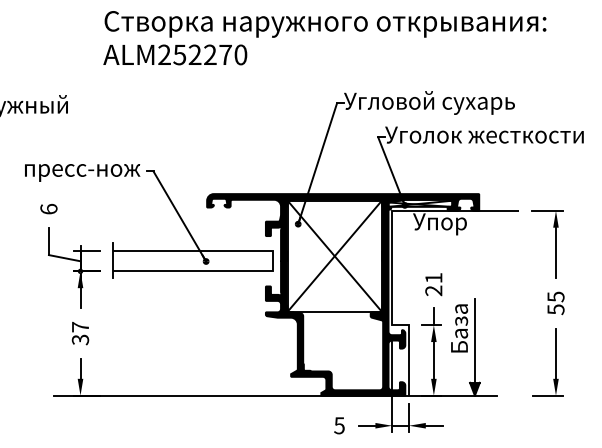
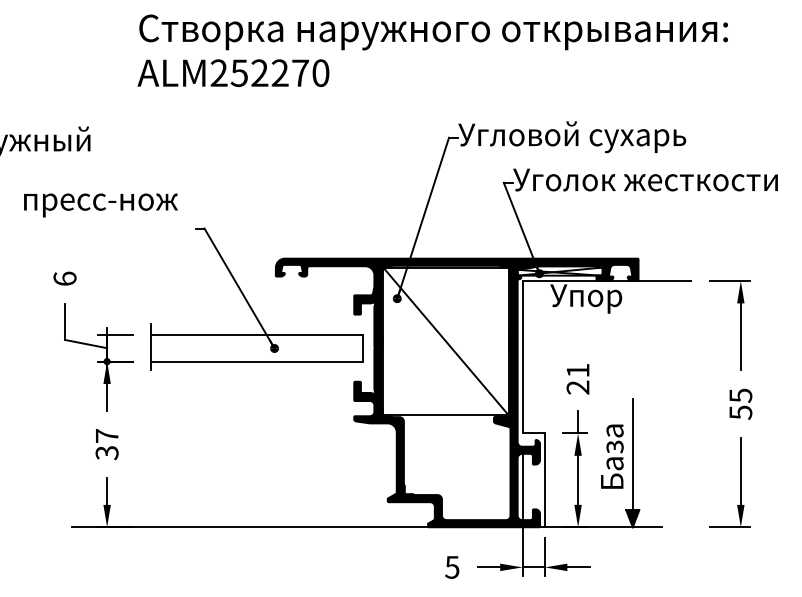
text: (82, 172) -> (100, 205), moved
line: (334, 256) -> (445, 341), removed
text: (459, 328) -> (612, 456), moved

